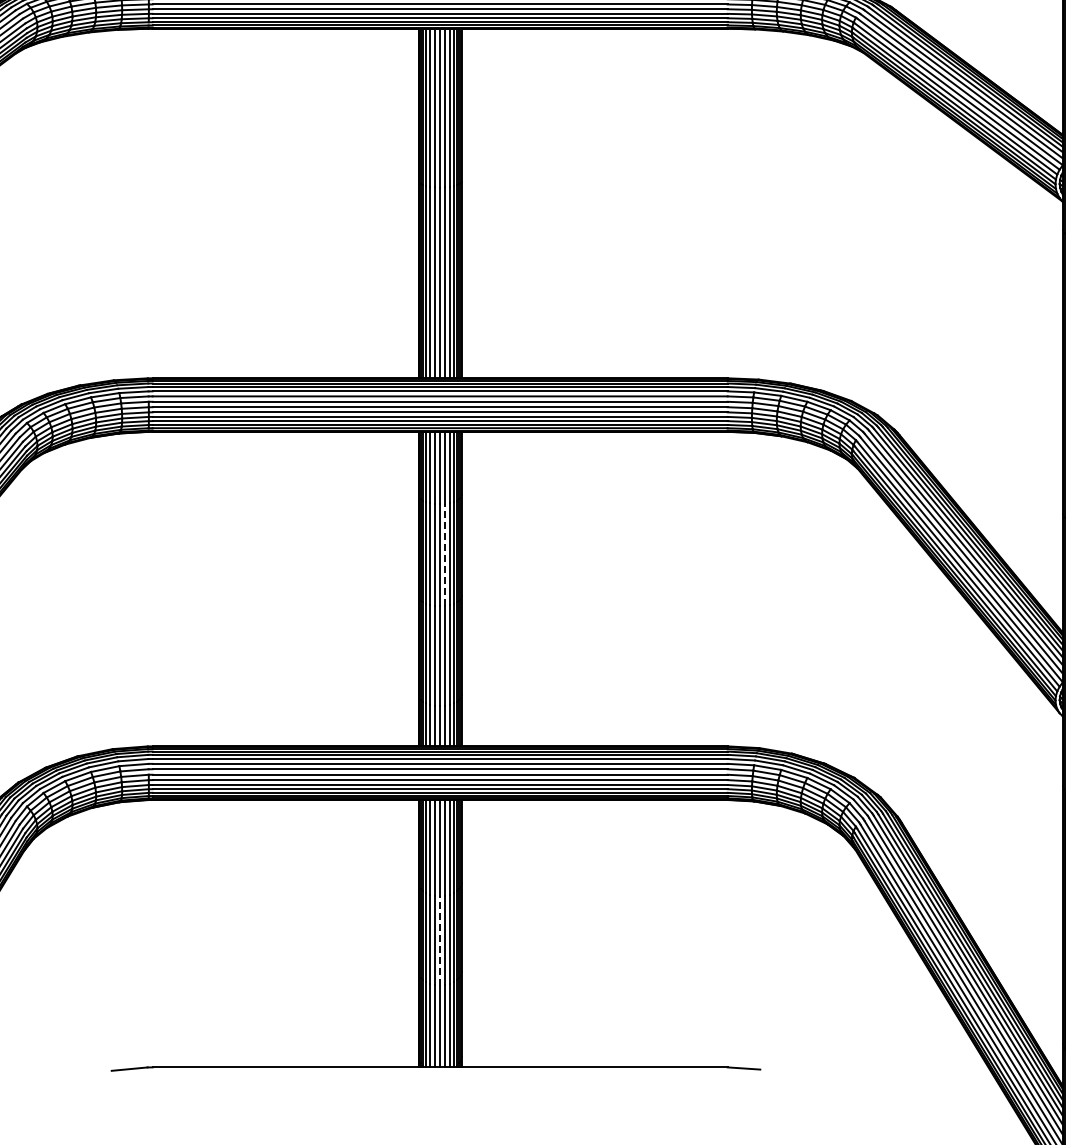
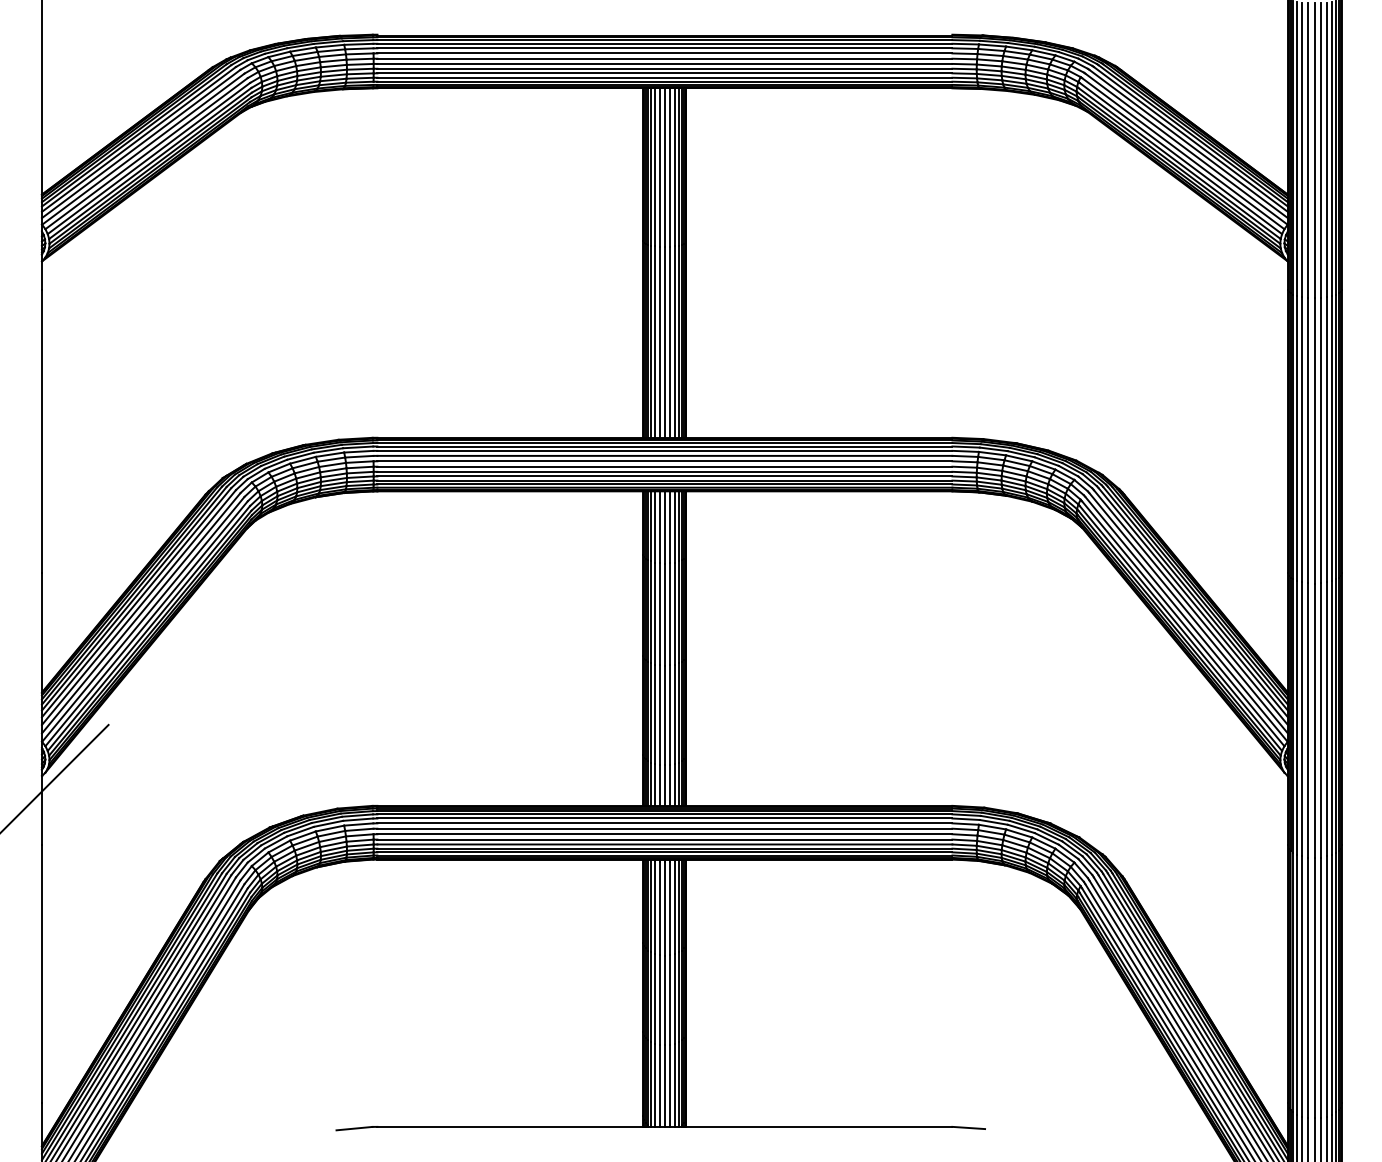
line: (445, 554) -> (670, 613), dashed -> solid
line: (439, 941) -> (664, 1000), dashed -> solid

